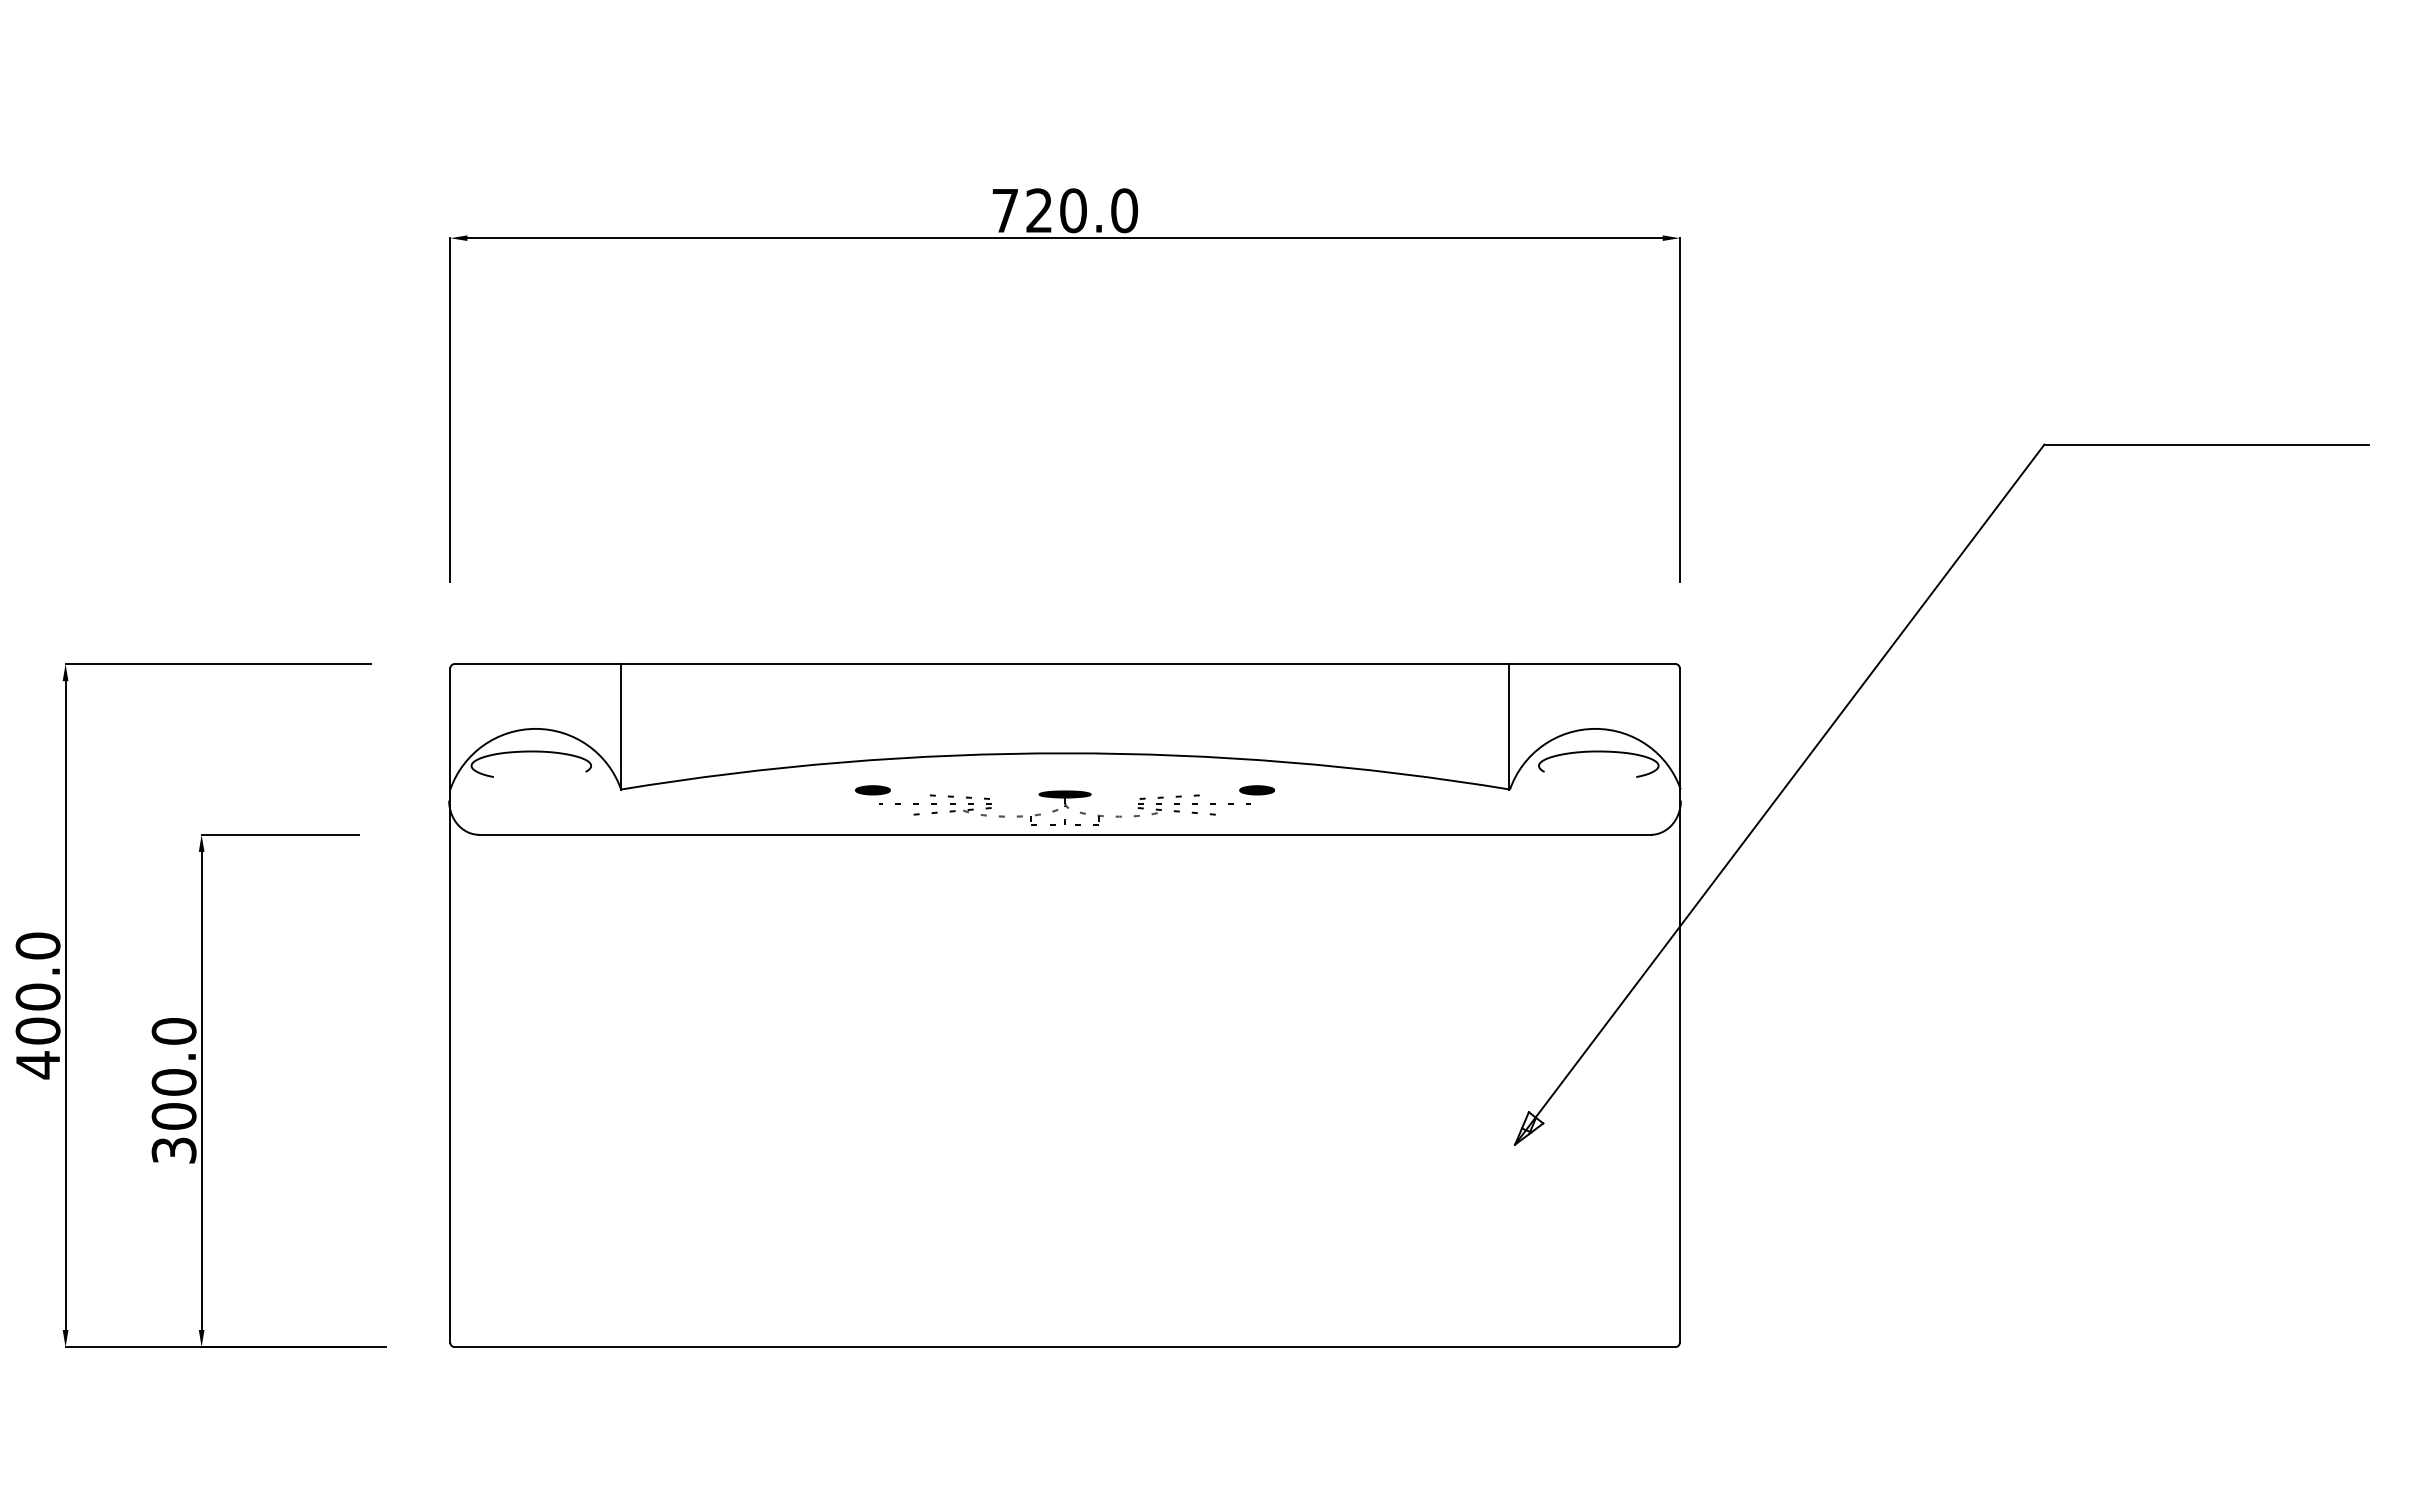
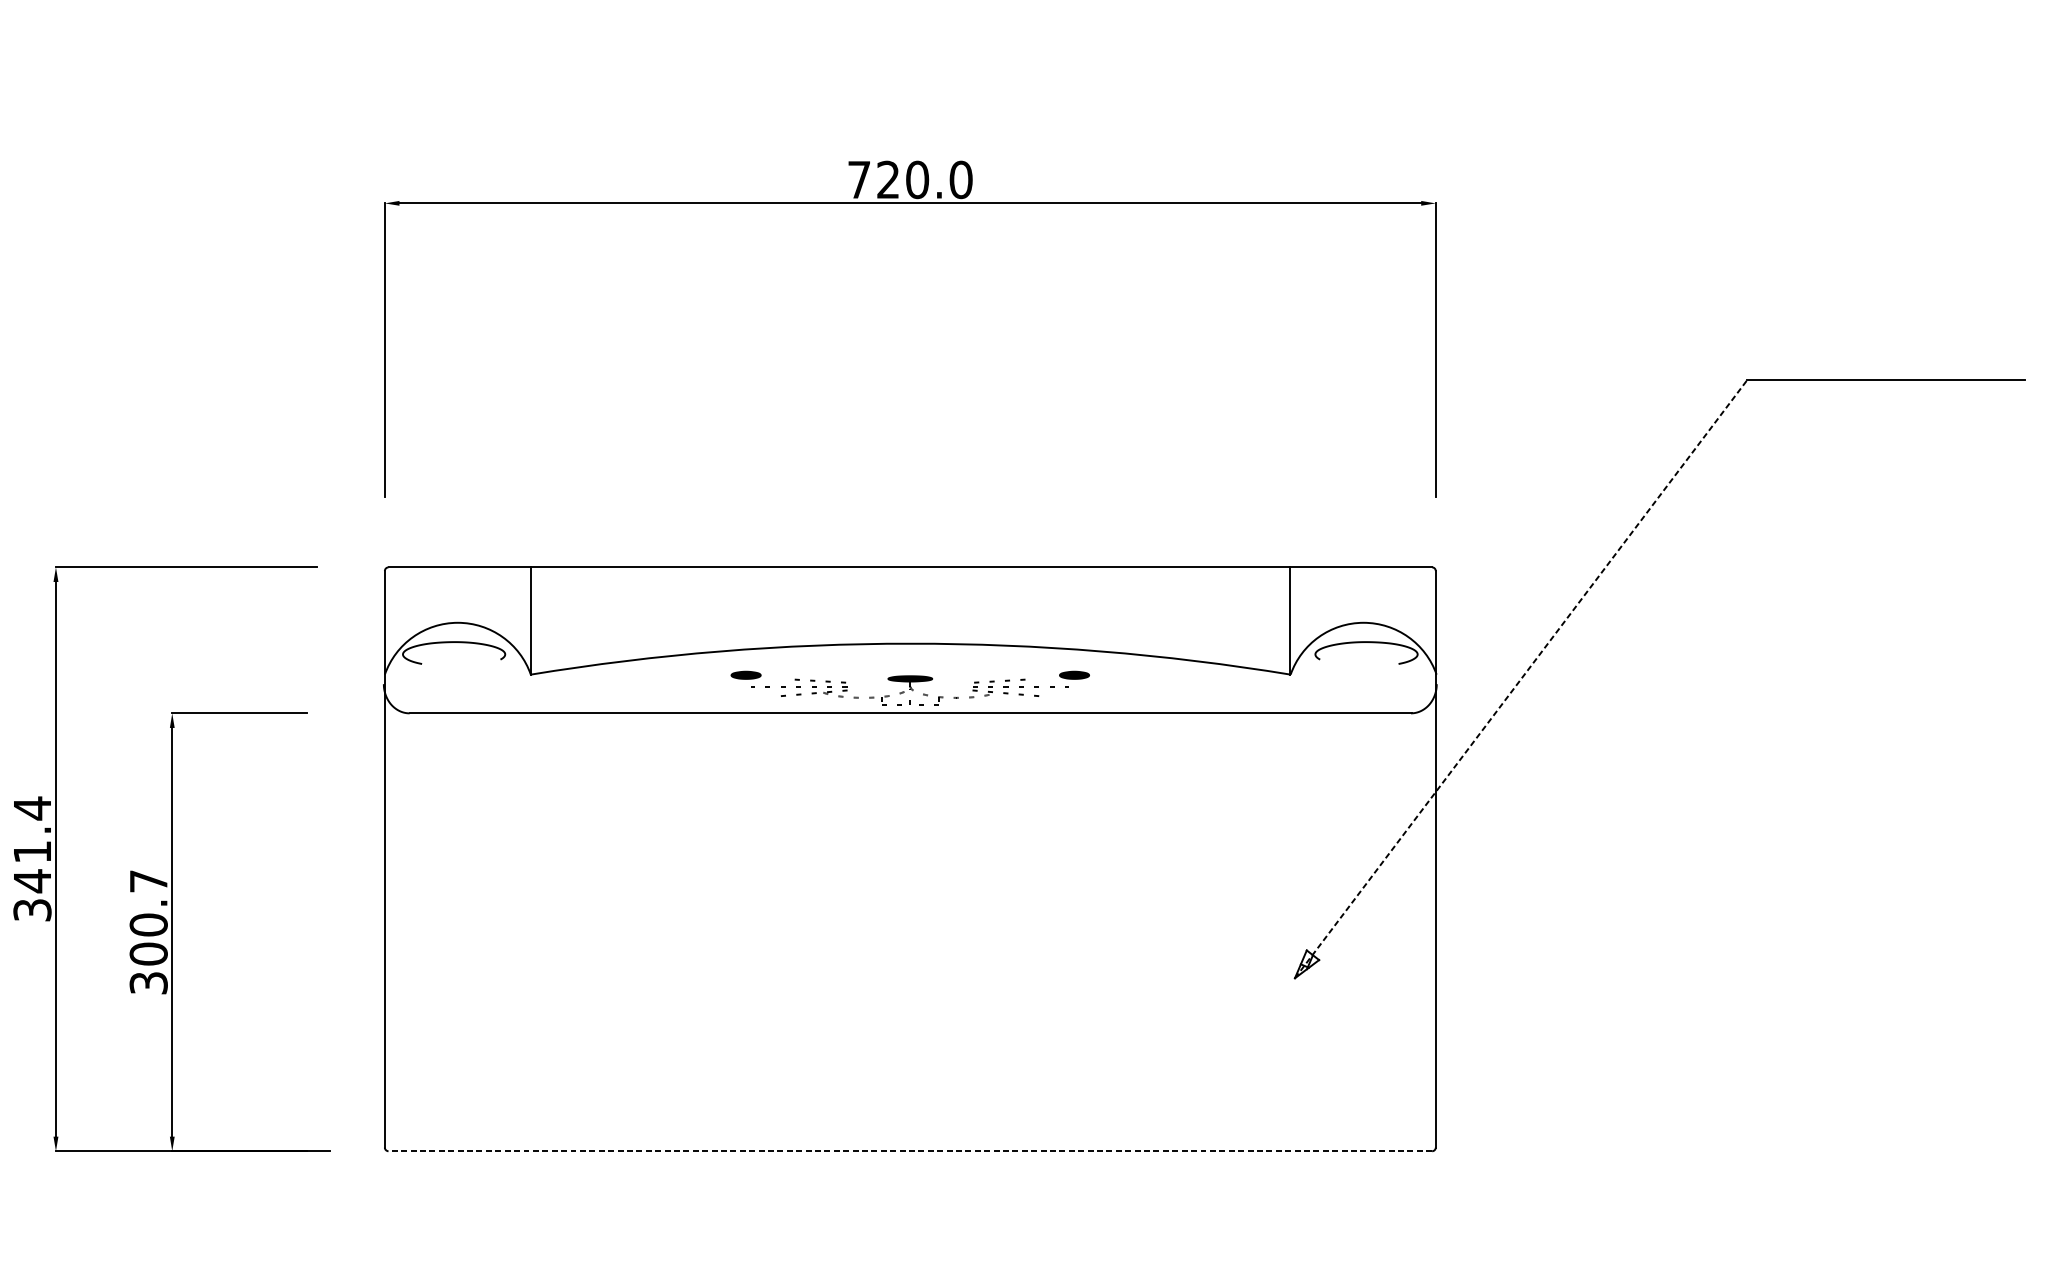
line: (1779, 794) -> (1521, 678), solid -> dashed
text: (37, 1005) -> (31, 859), 400.0 -> 341.4
text: (173, 1031) -> (148, 881), 300.0 -> 300.7
line: (1064, 1347) -> (909, 1151), solid -> dashed

